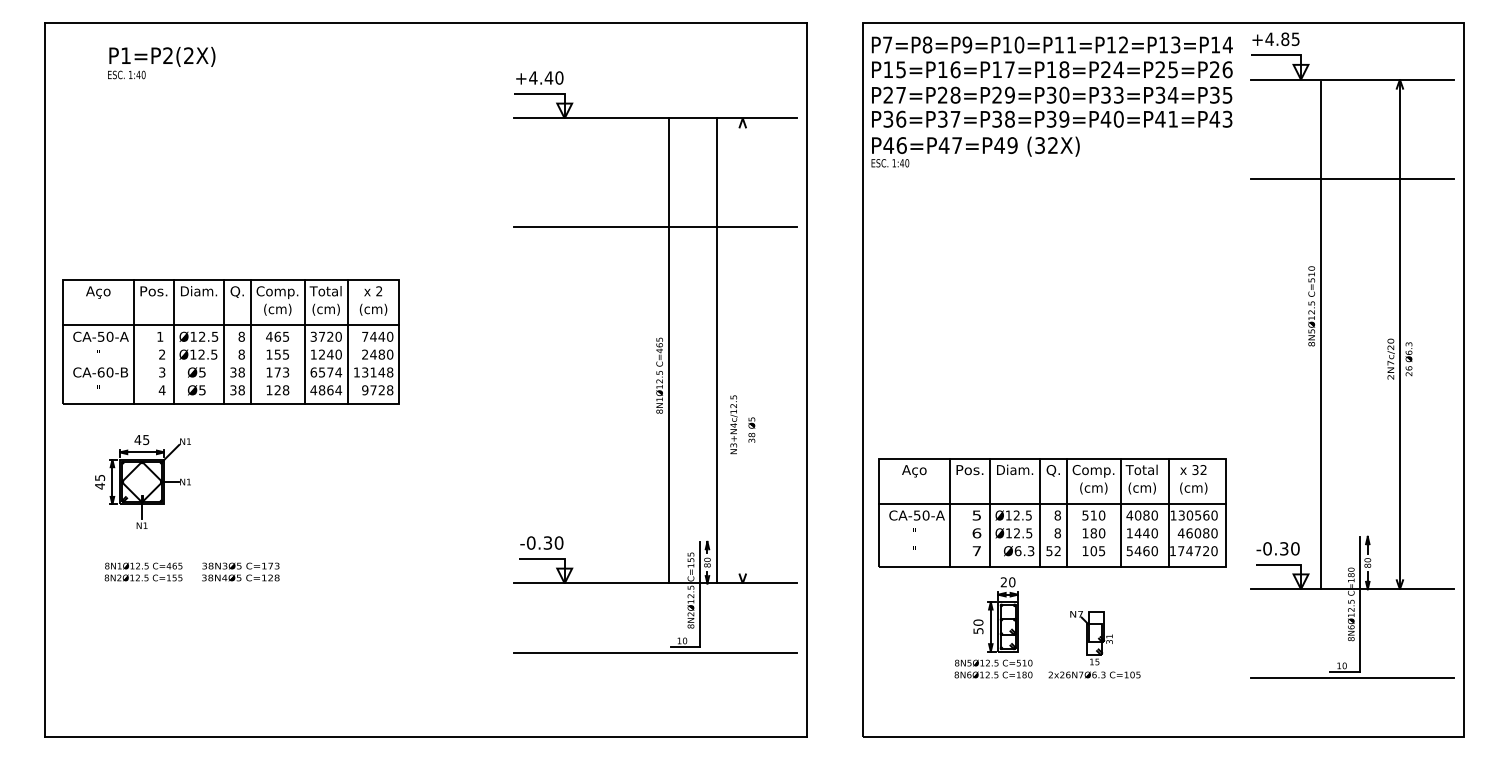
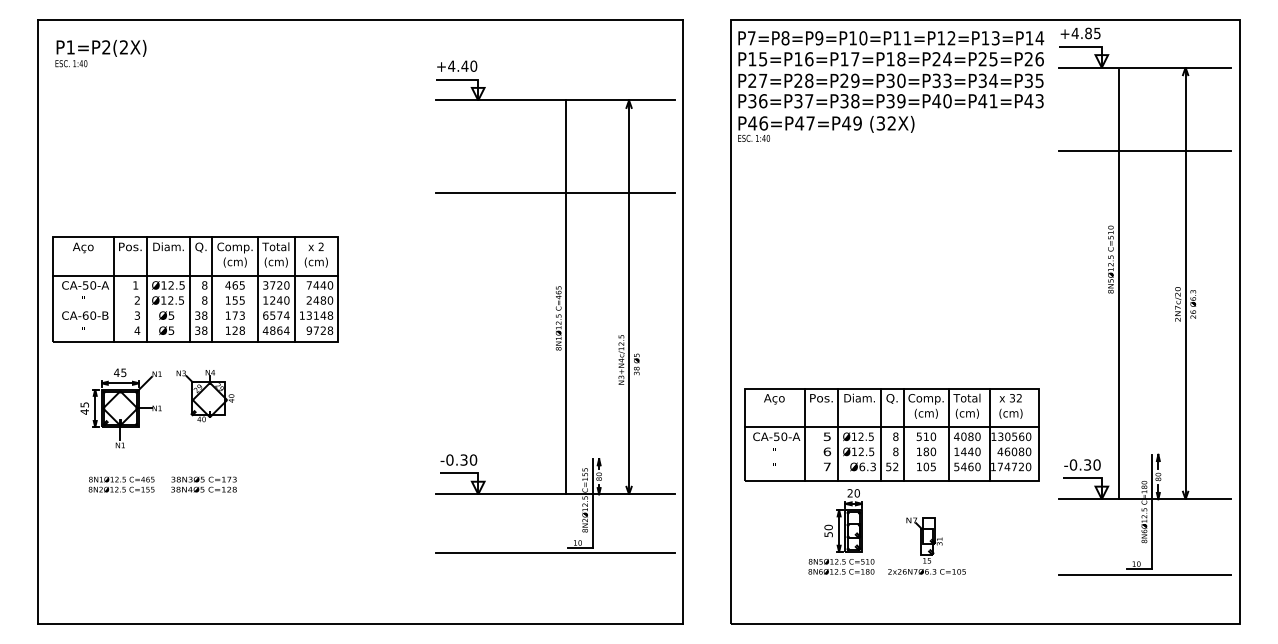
text: (161, 62) -> (100, 53), moved
line: (717, 351) -> (629, 297), moved
part: (242, 467) -> (205, 396), added

